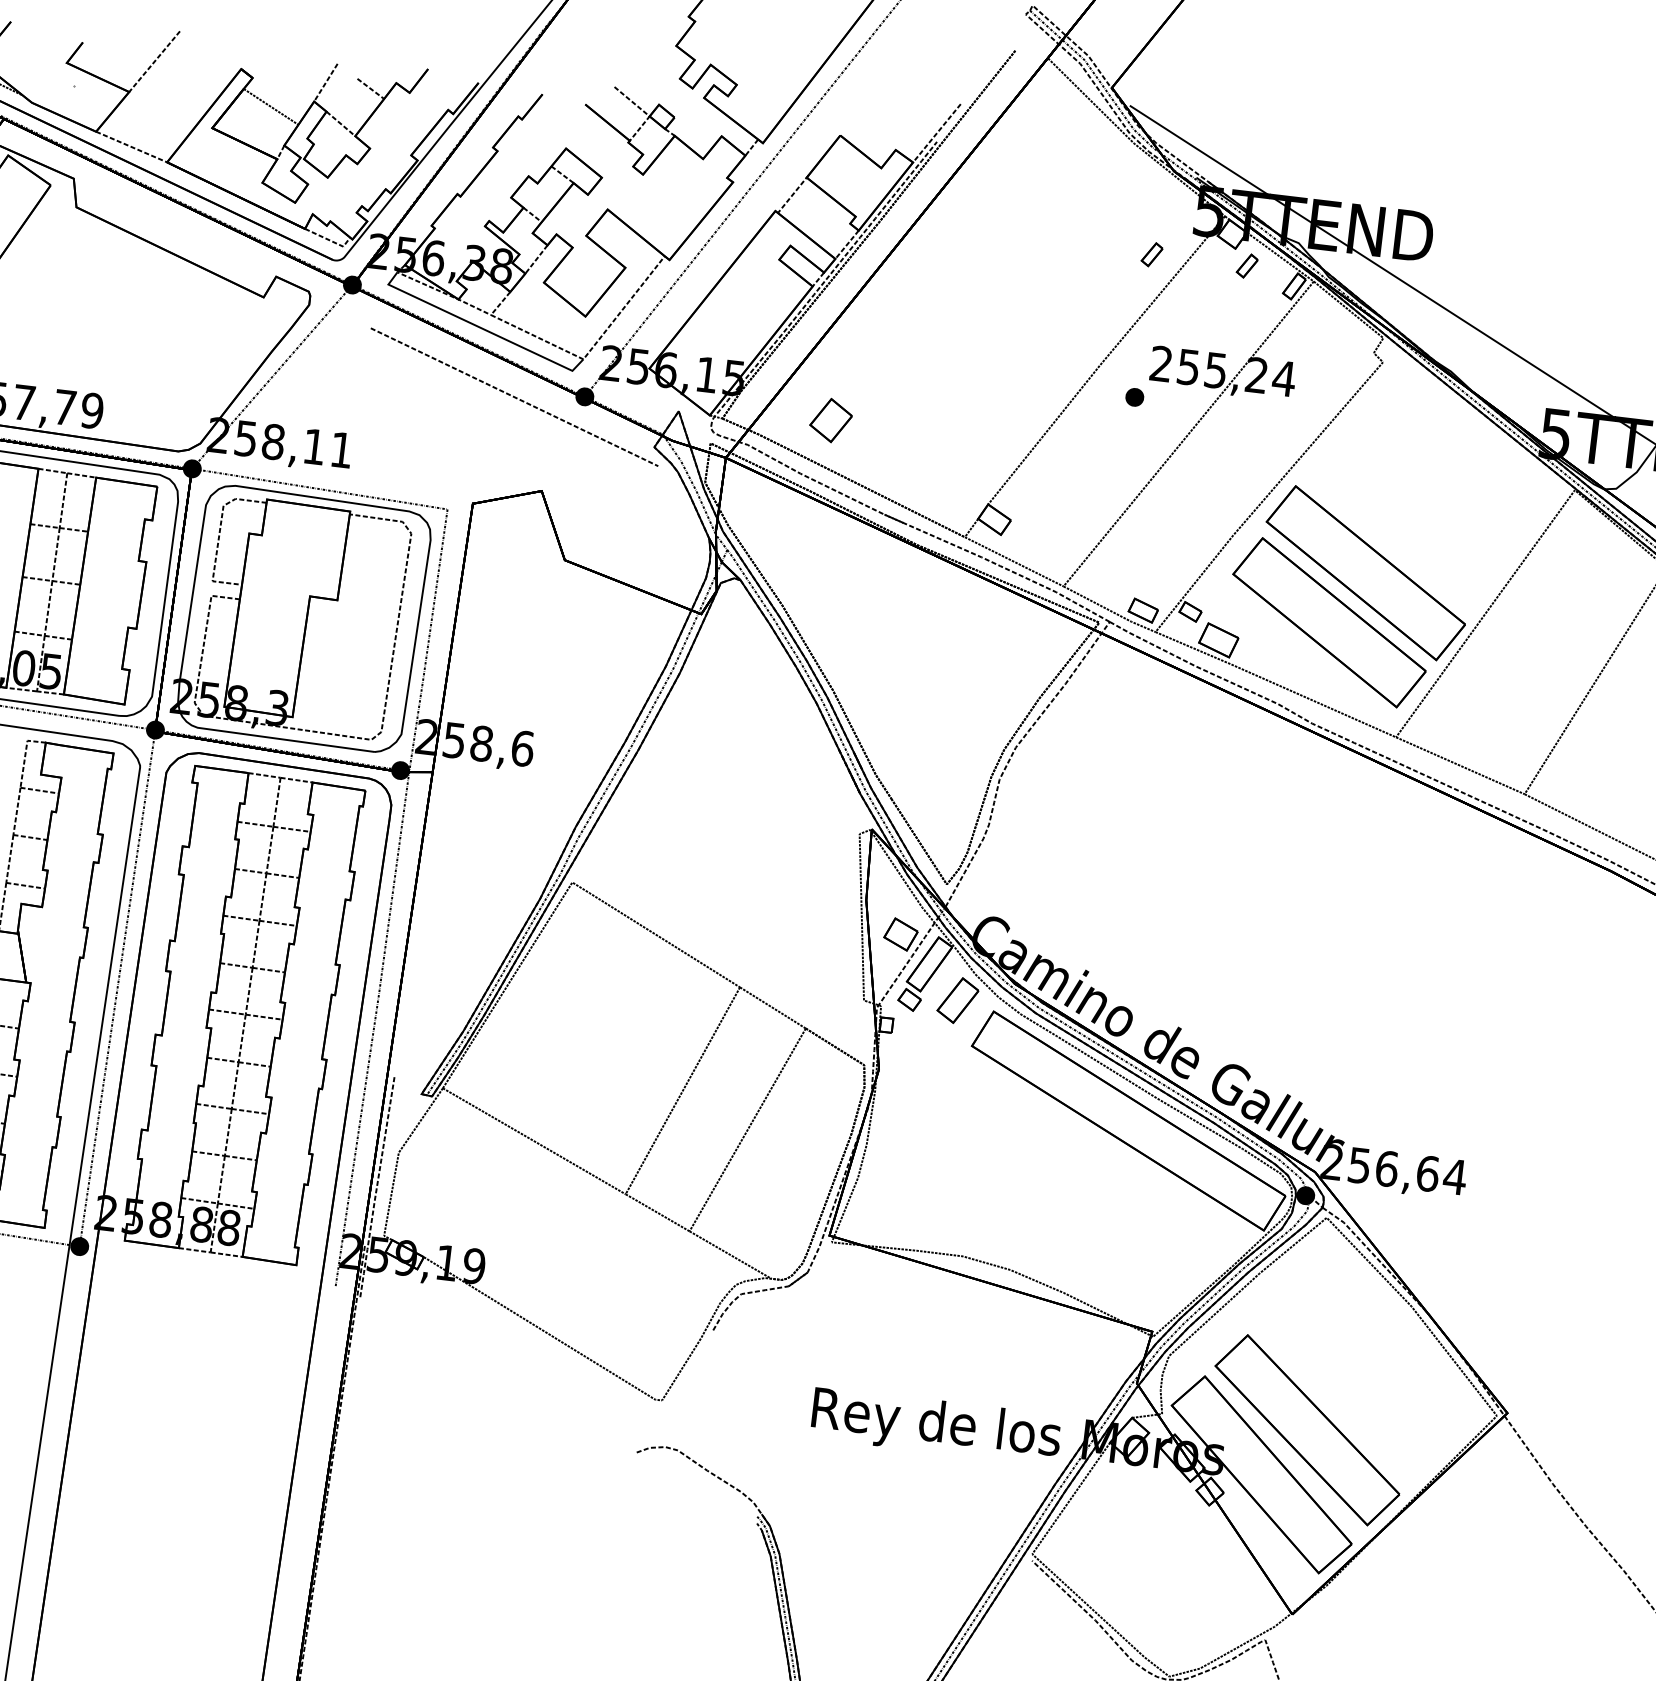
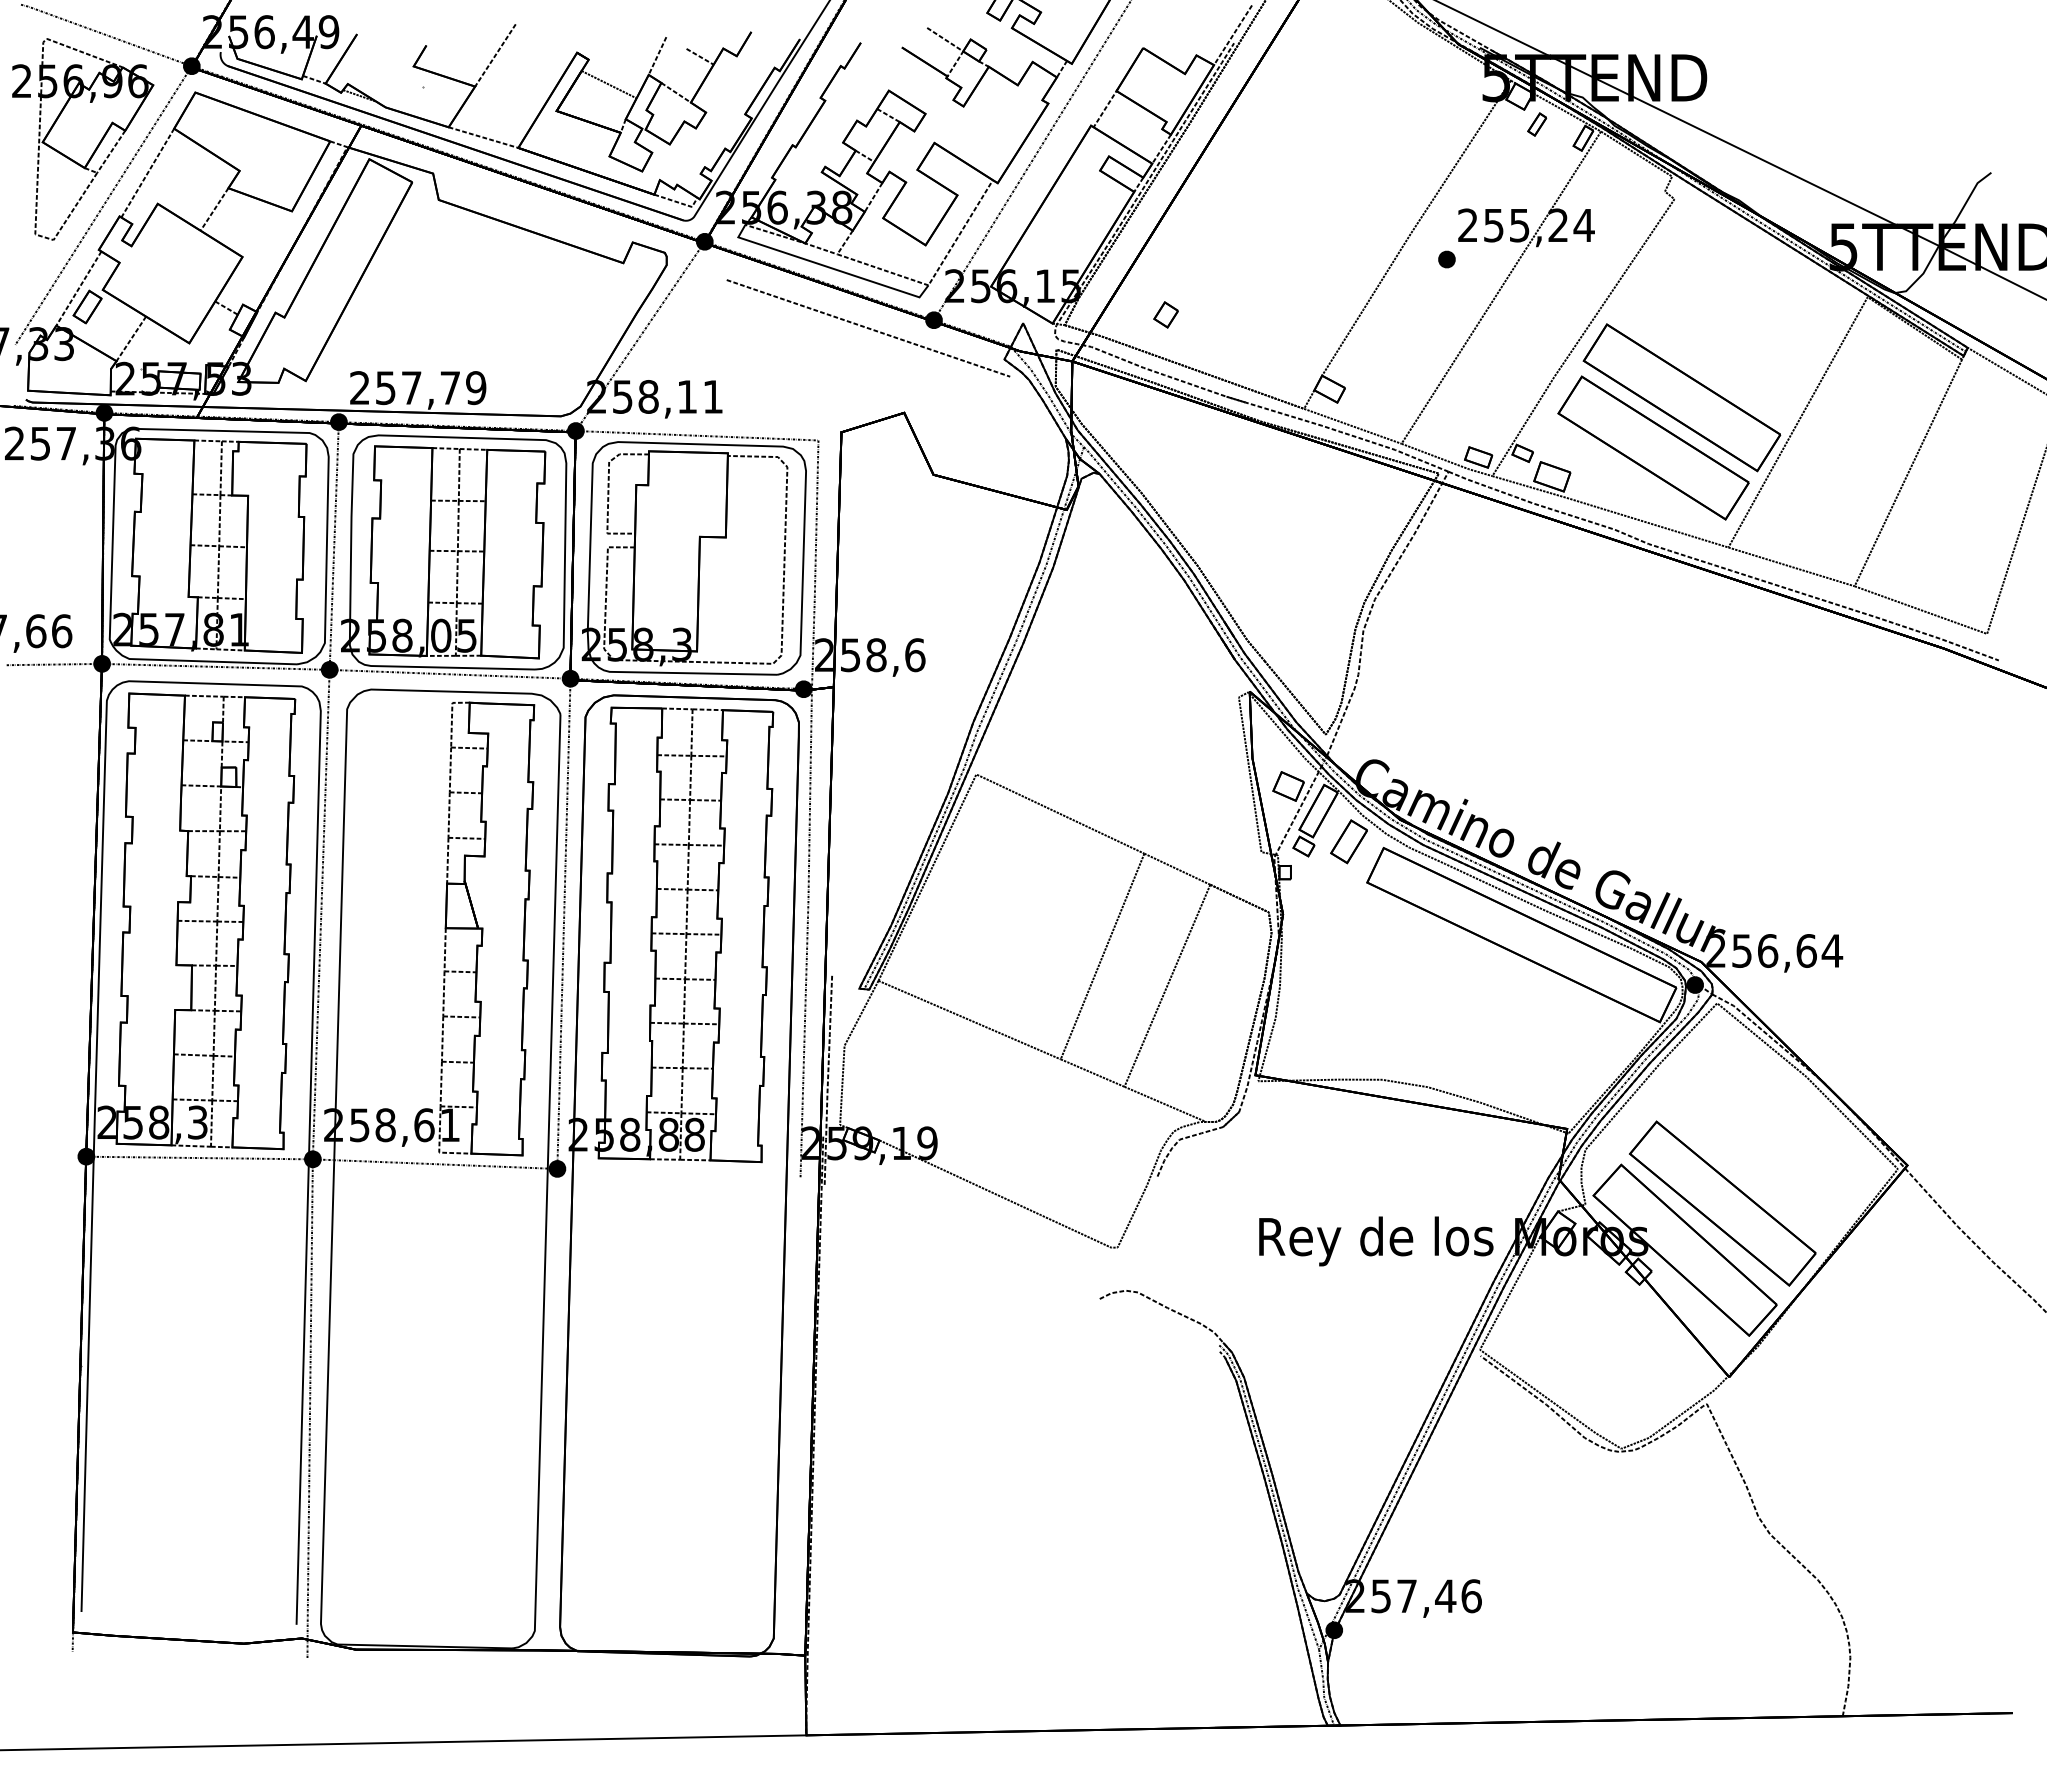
part: (1152, 254) -> (1447, 124), removed
part: (830, 420) -> (1165, 314), size x0.62

